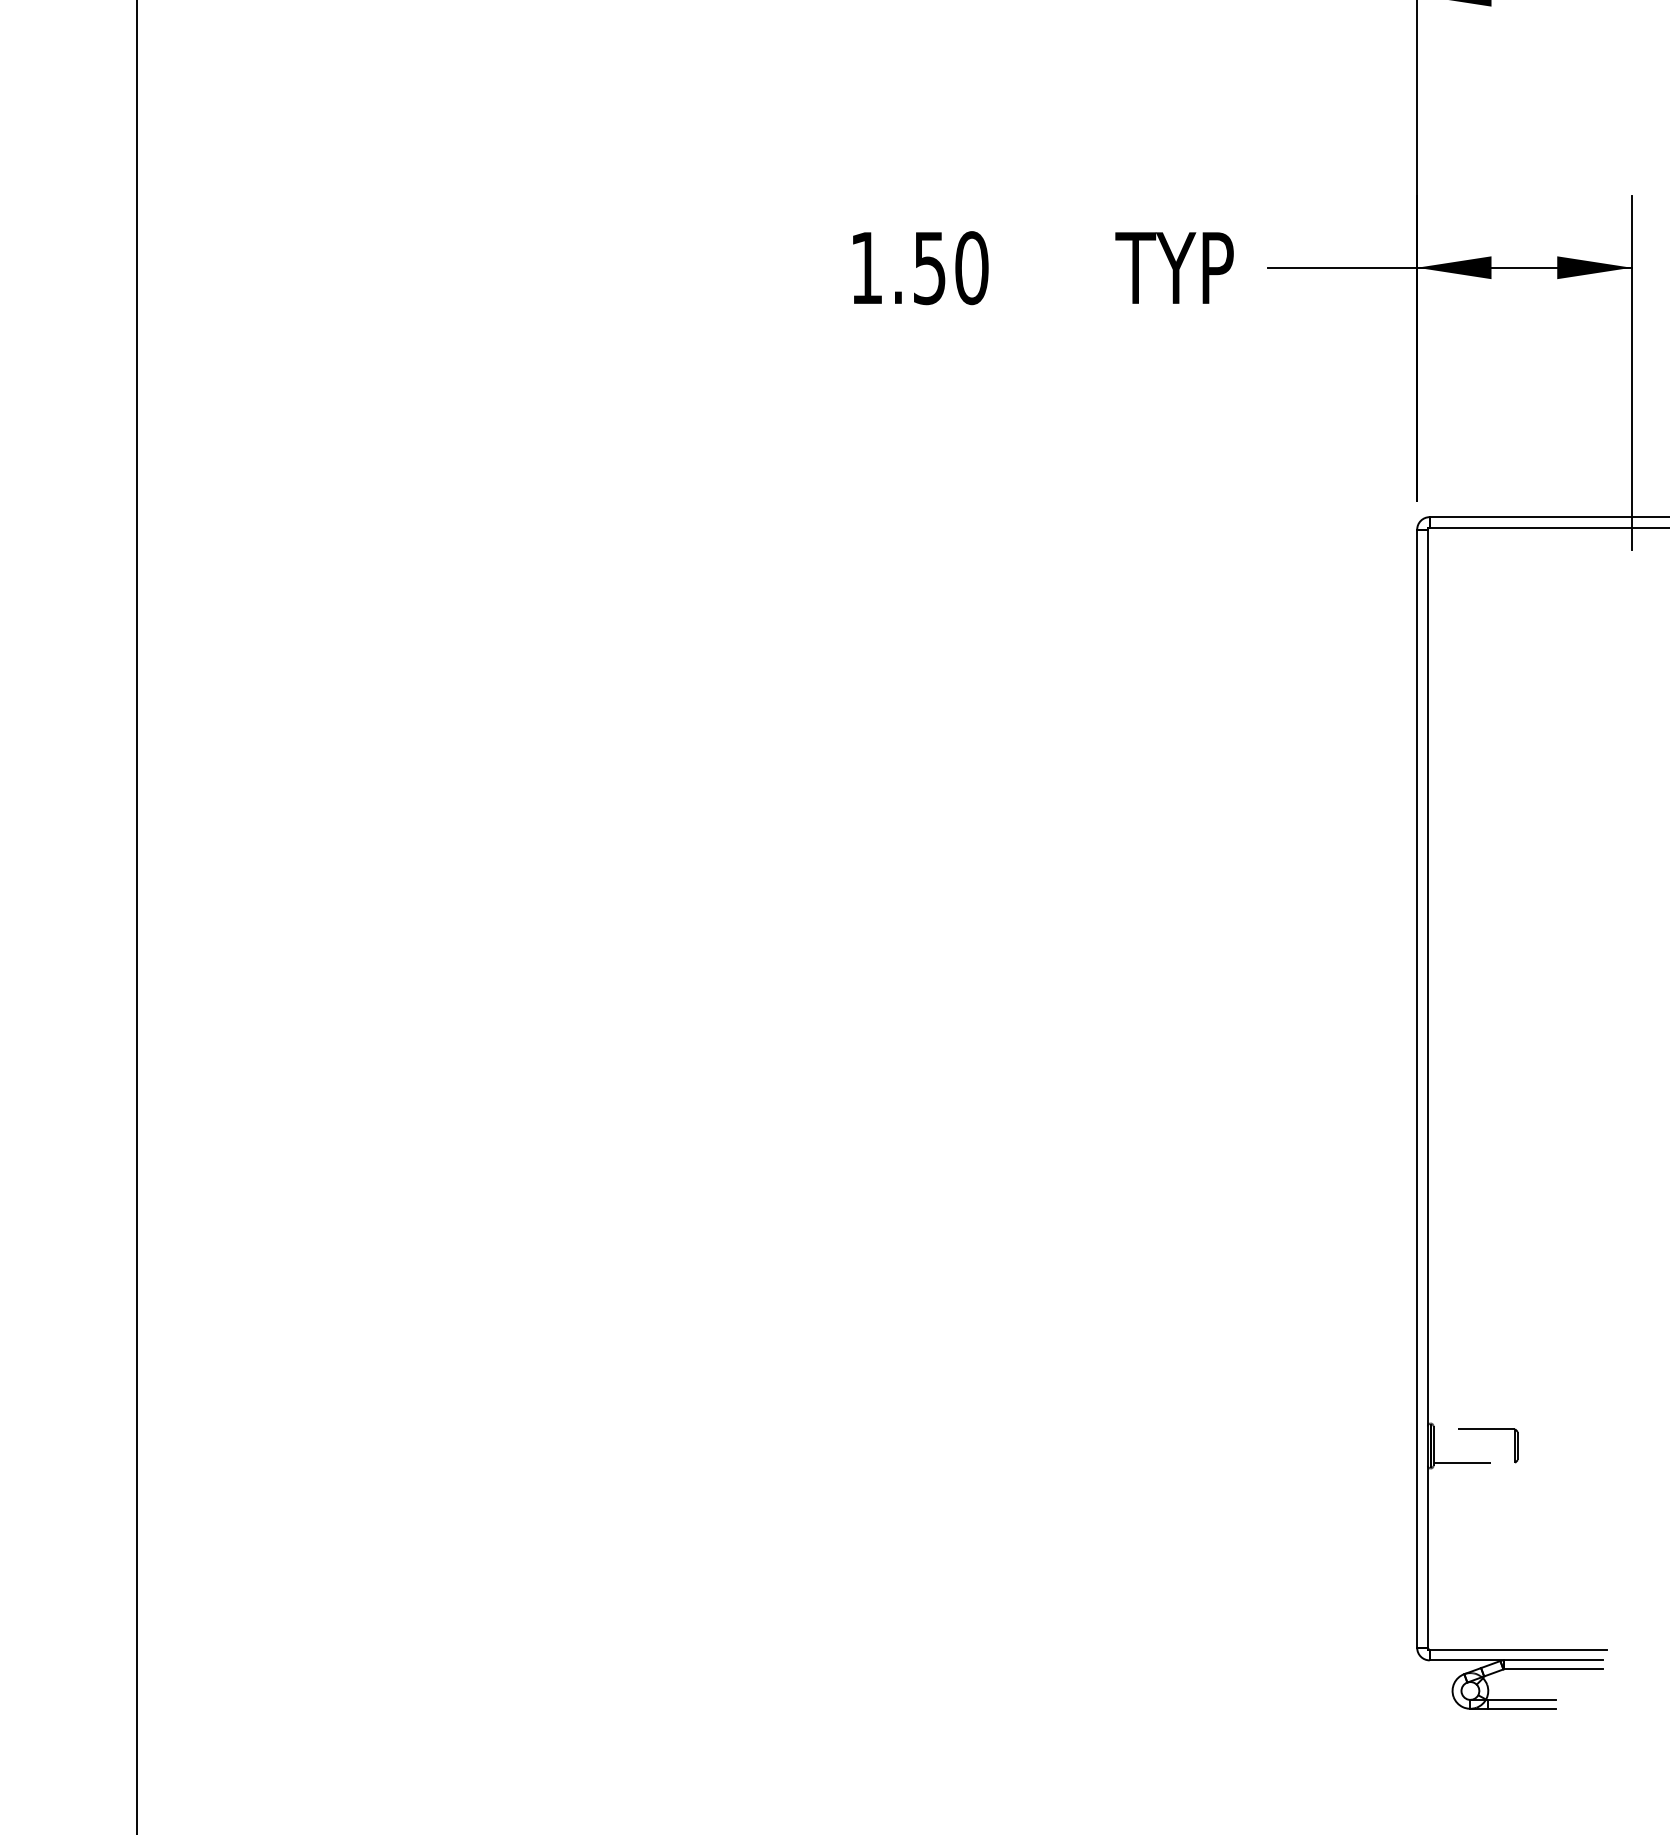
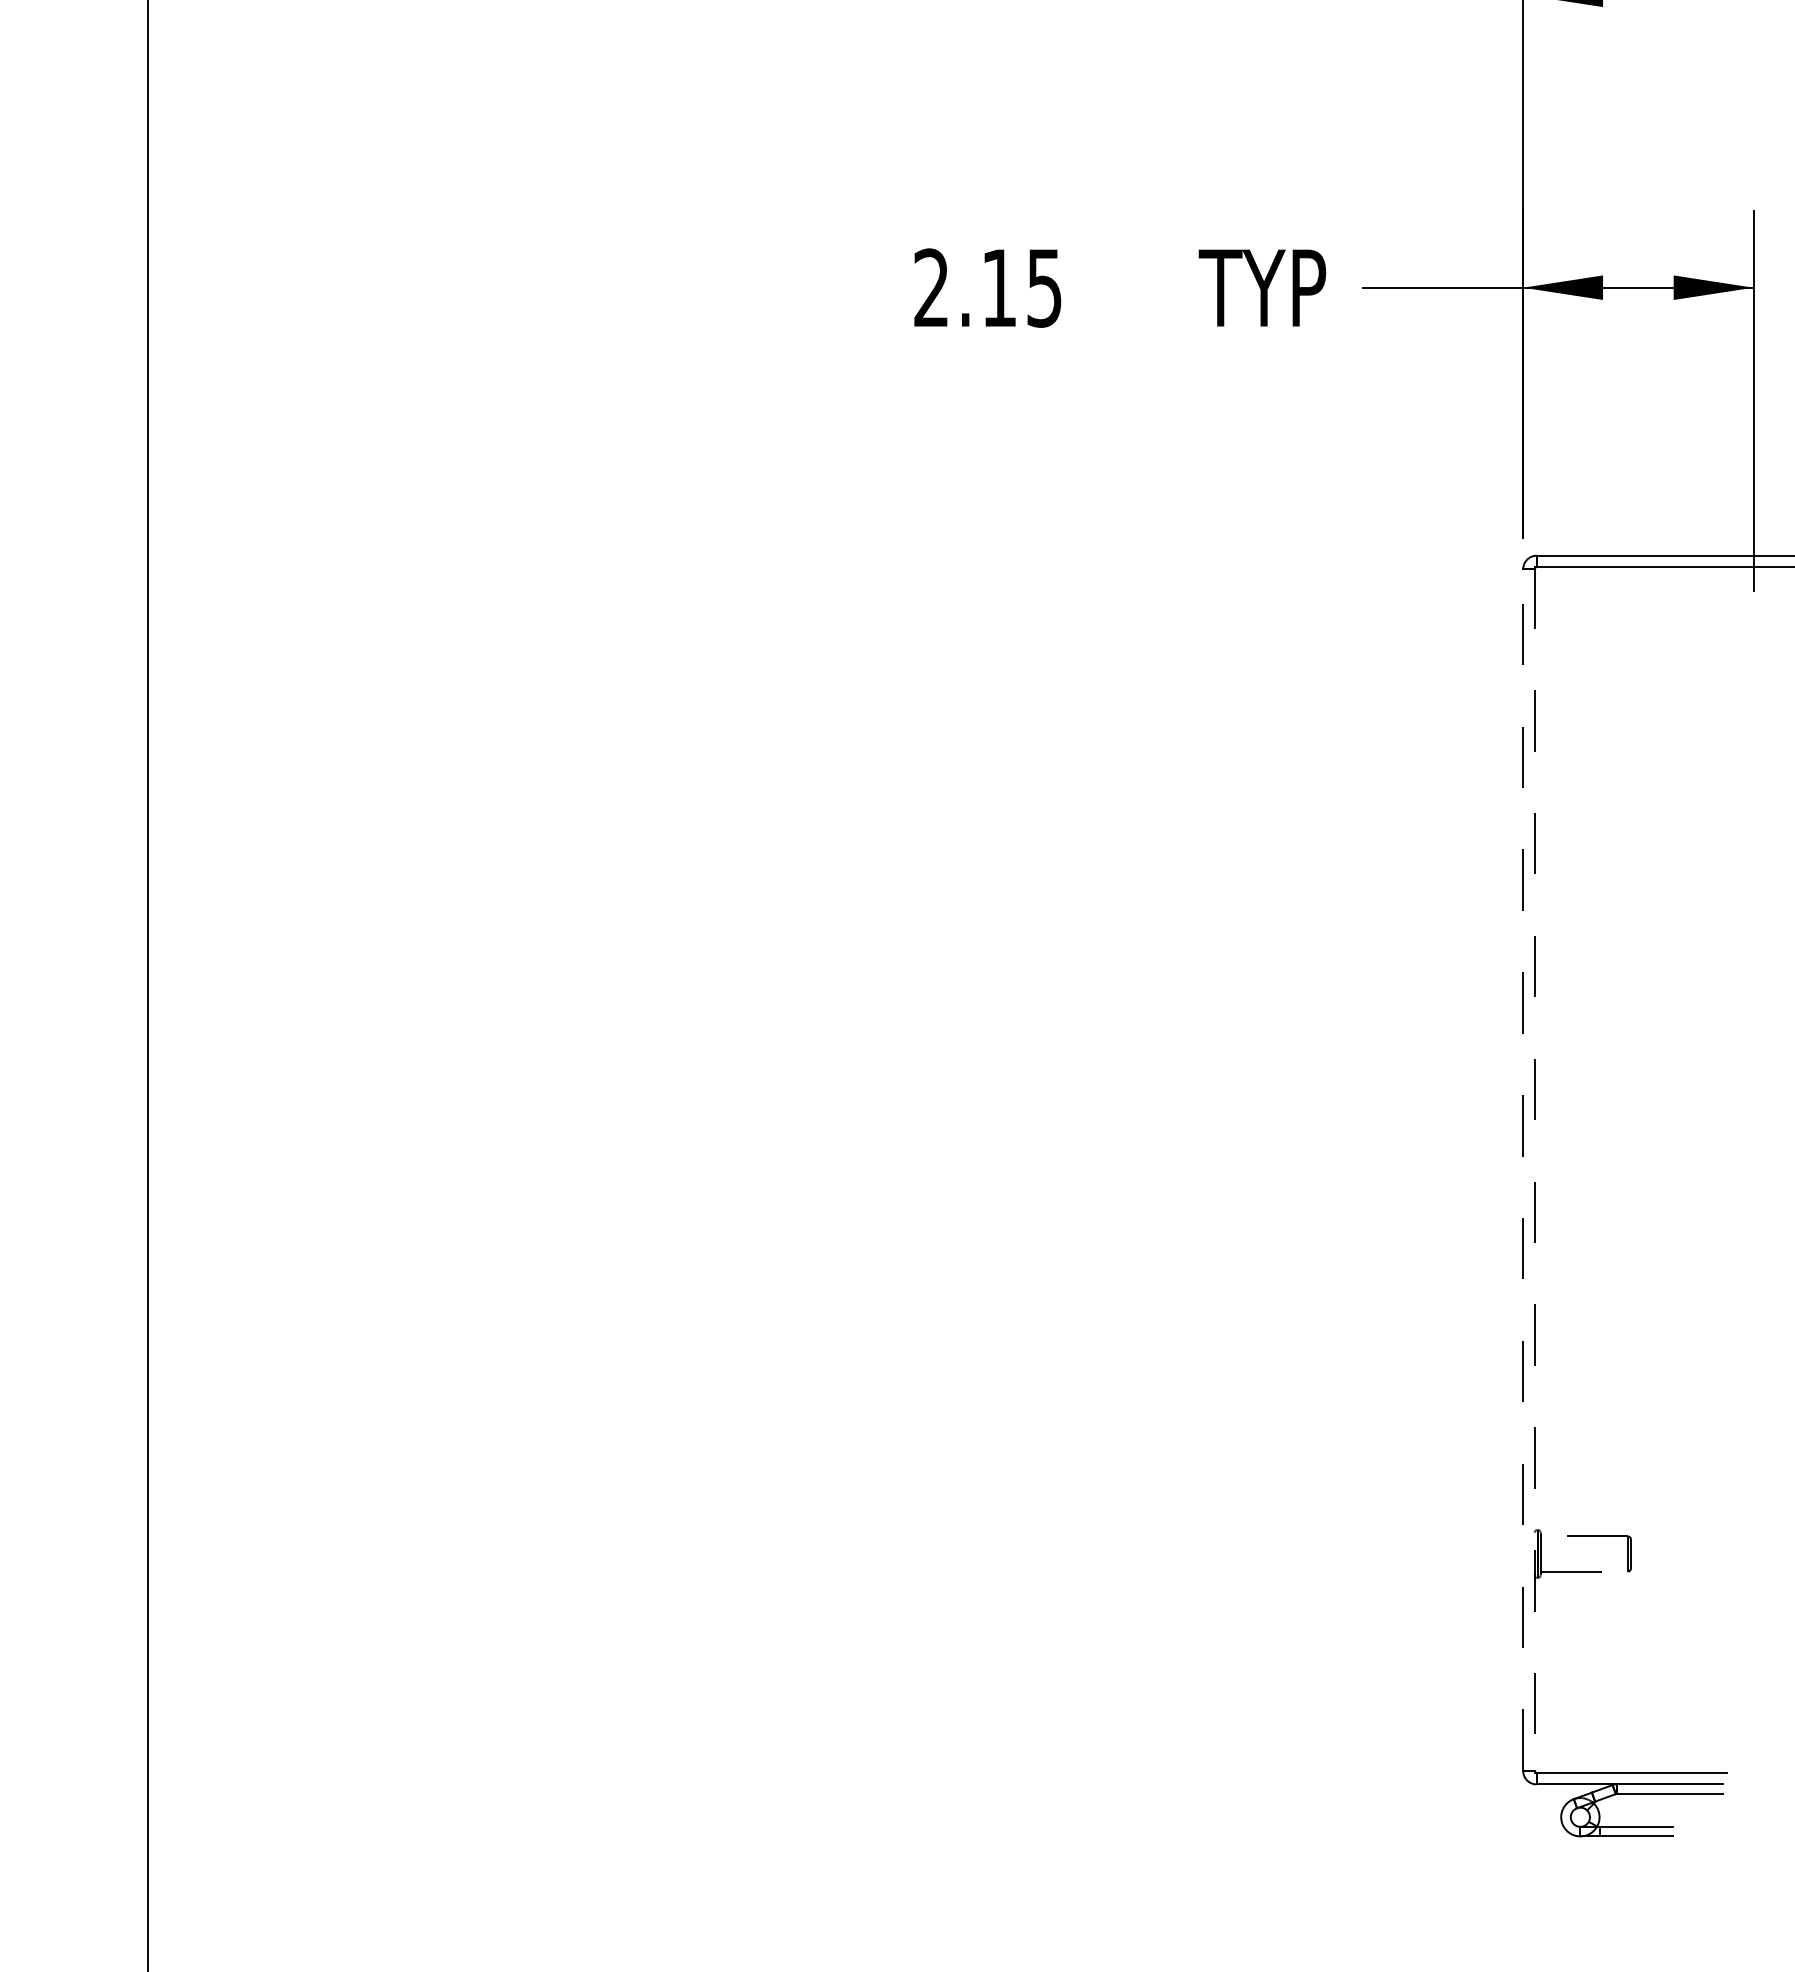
text: (919, 268) -> (988, 288), 1.50 -> 2.15
line: (1417, 1088) -> (1523, 1169), solid -> dashed
line: (1427, 1088) -> (1534, 1169), solid -> dashed

